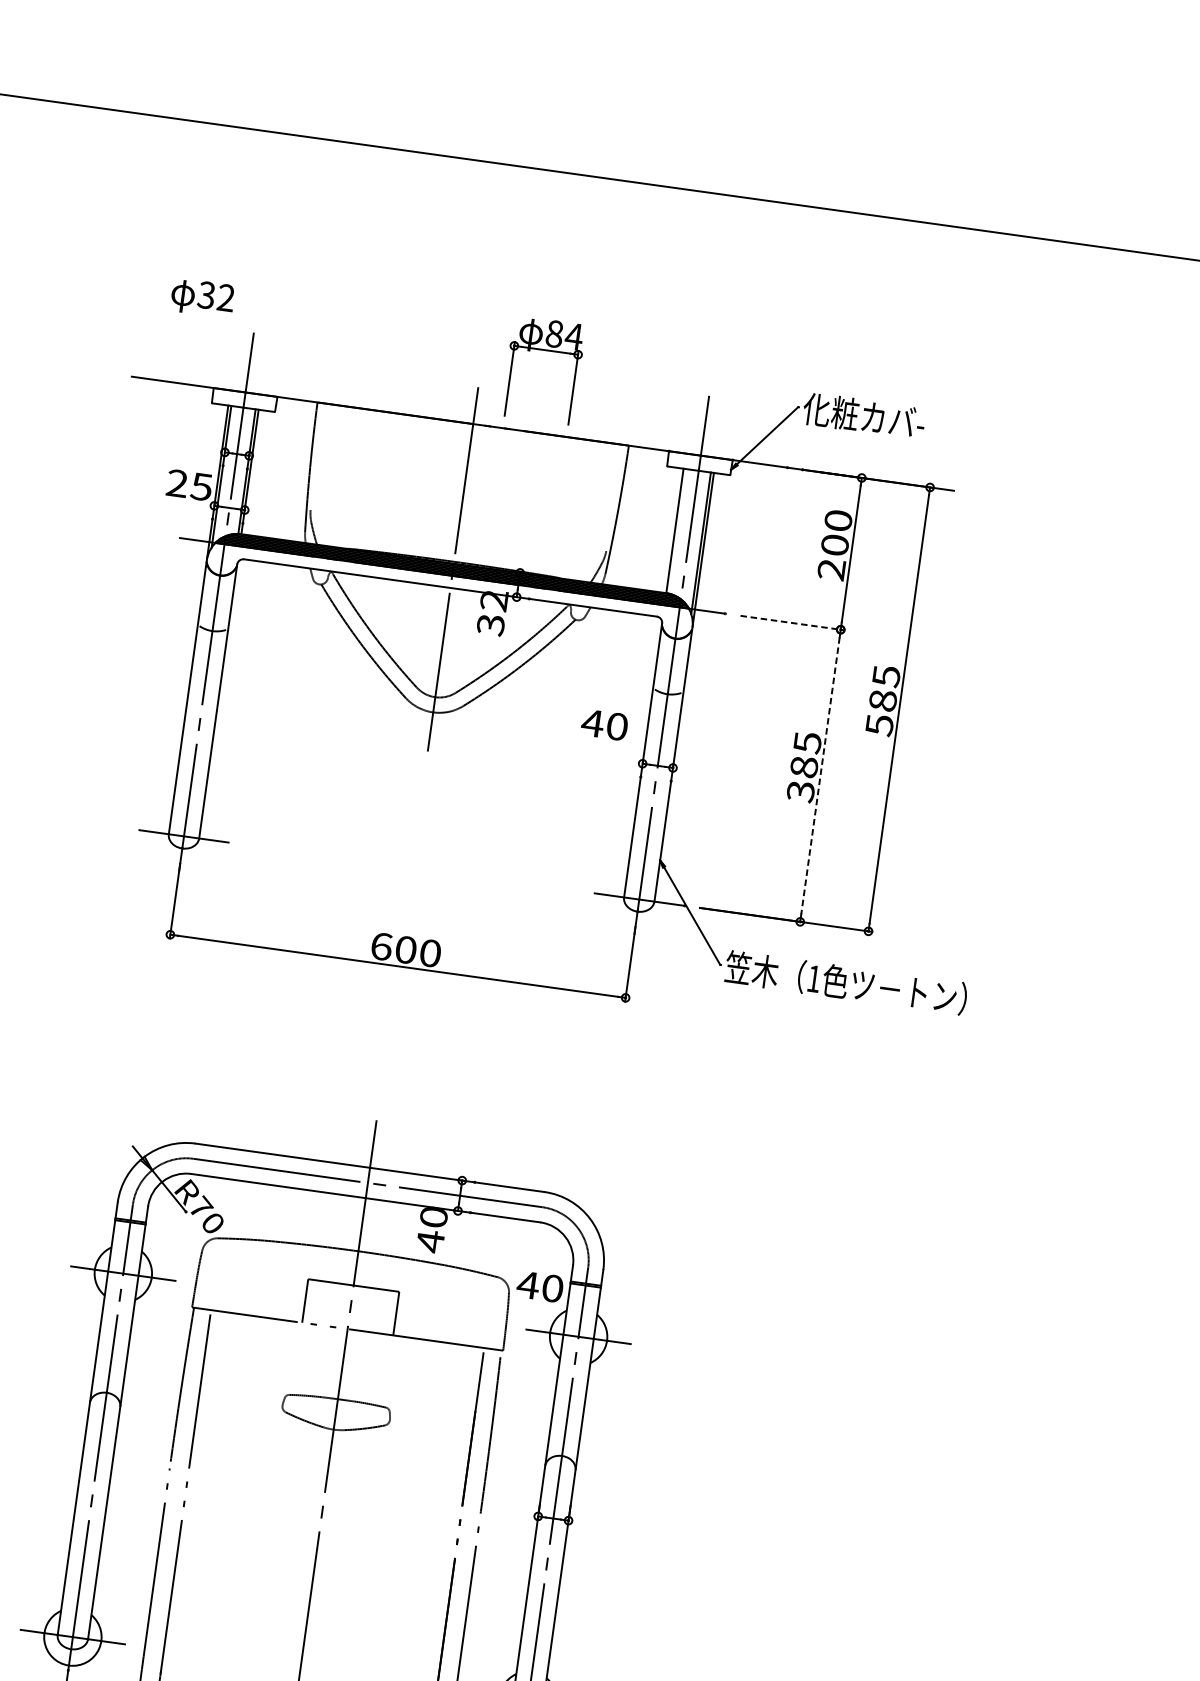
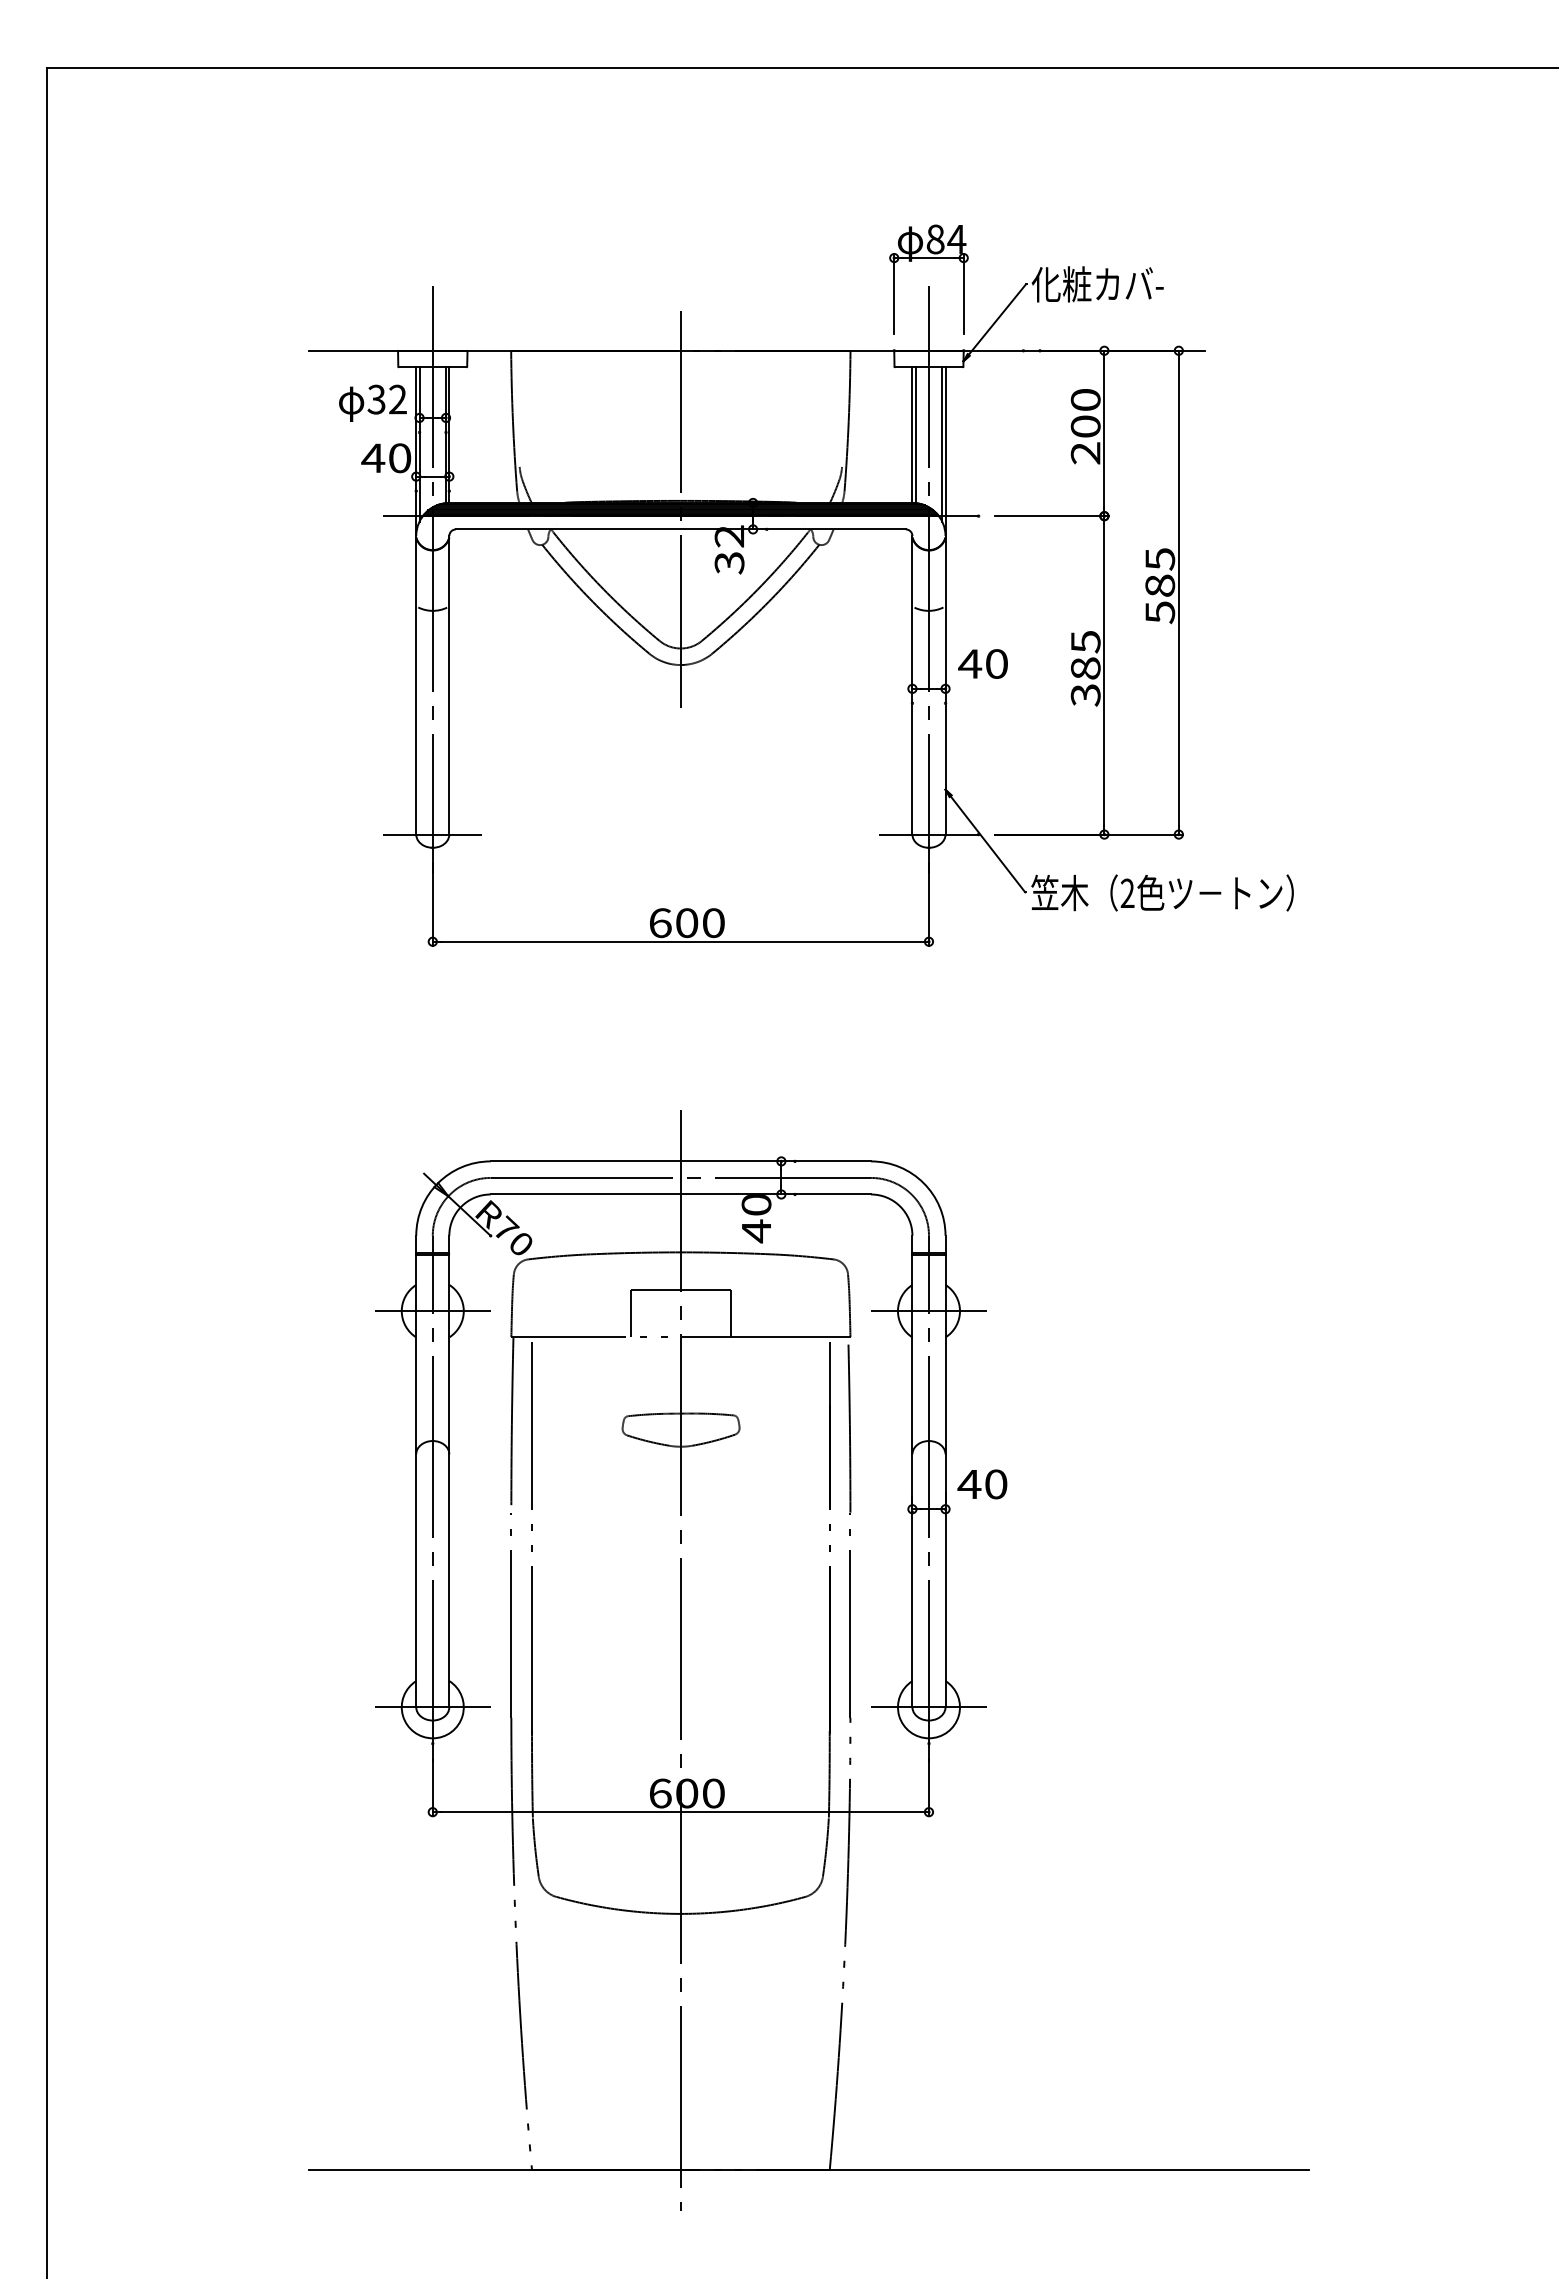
text: (202, 297) -> (372, 402), moved
part: (545, 350) -> (928, 258), moved
text: (189, 485) -> (386, 458), 25 -> 40
line: (677, 530) -> (915, 434), added
line: (792, 623) -> (1051, 516), dashed -> solid
text: (604, 724) -> (982, 663), moved
line: (820, 775) -> (1104, 675), dashed -> solid
text: (814, 977) -> (1127, 892), 1 -> 2
text: (540, 1286) -> (982, 1484), moved

